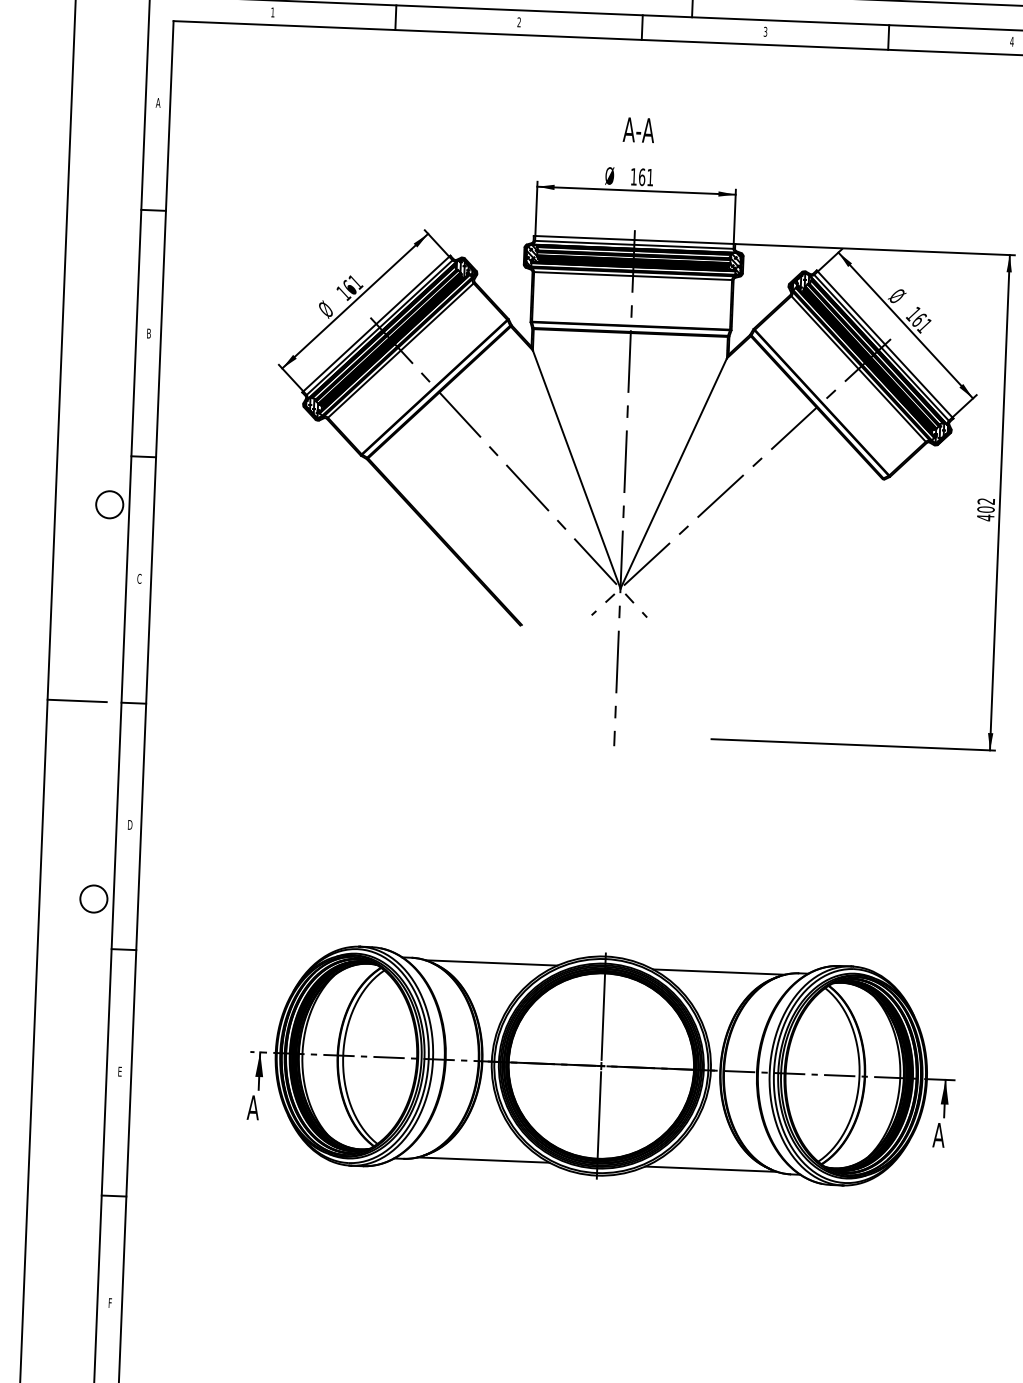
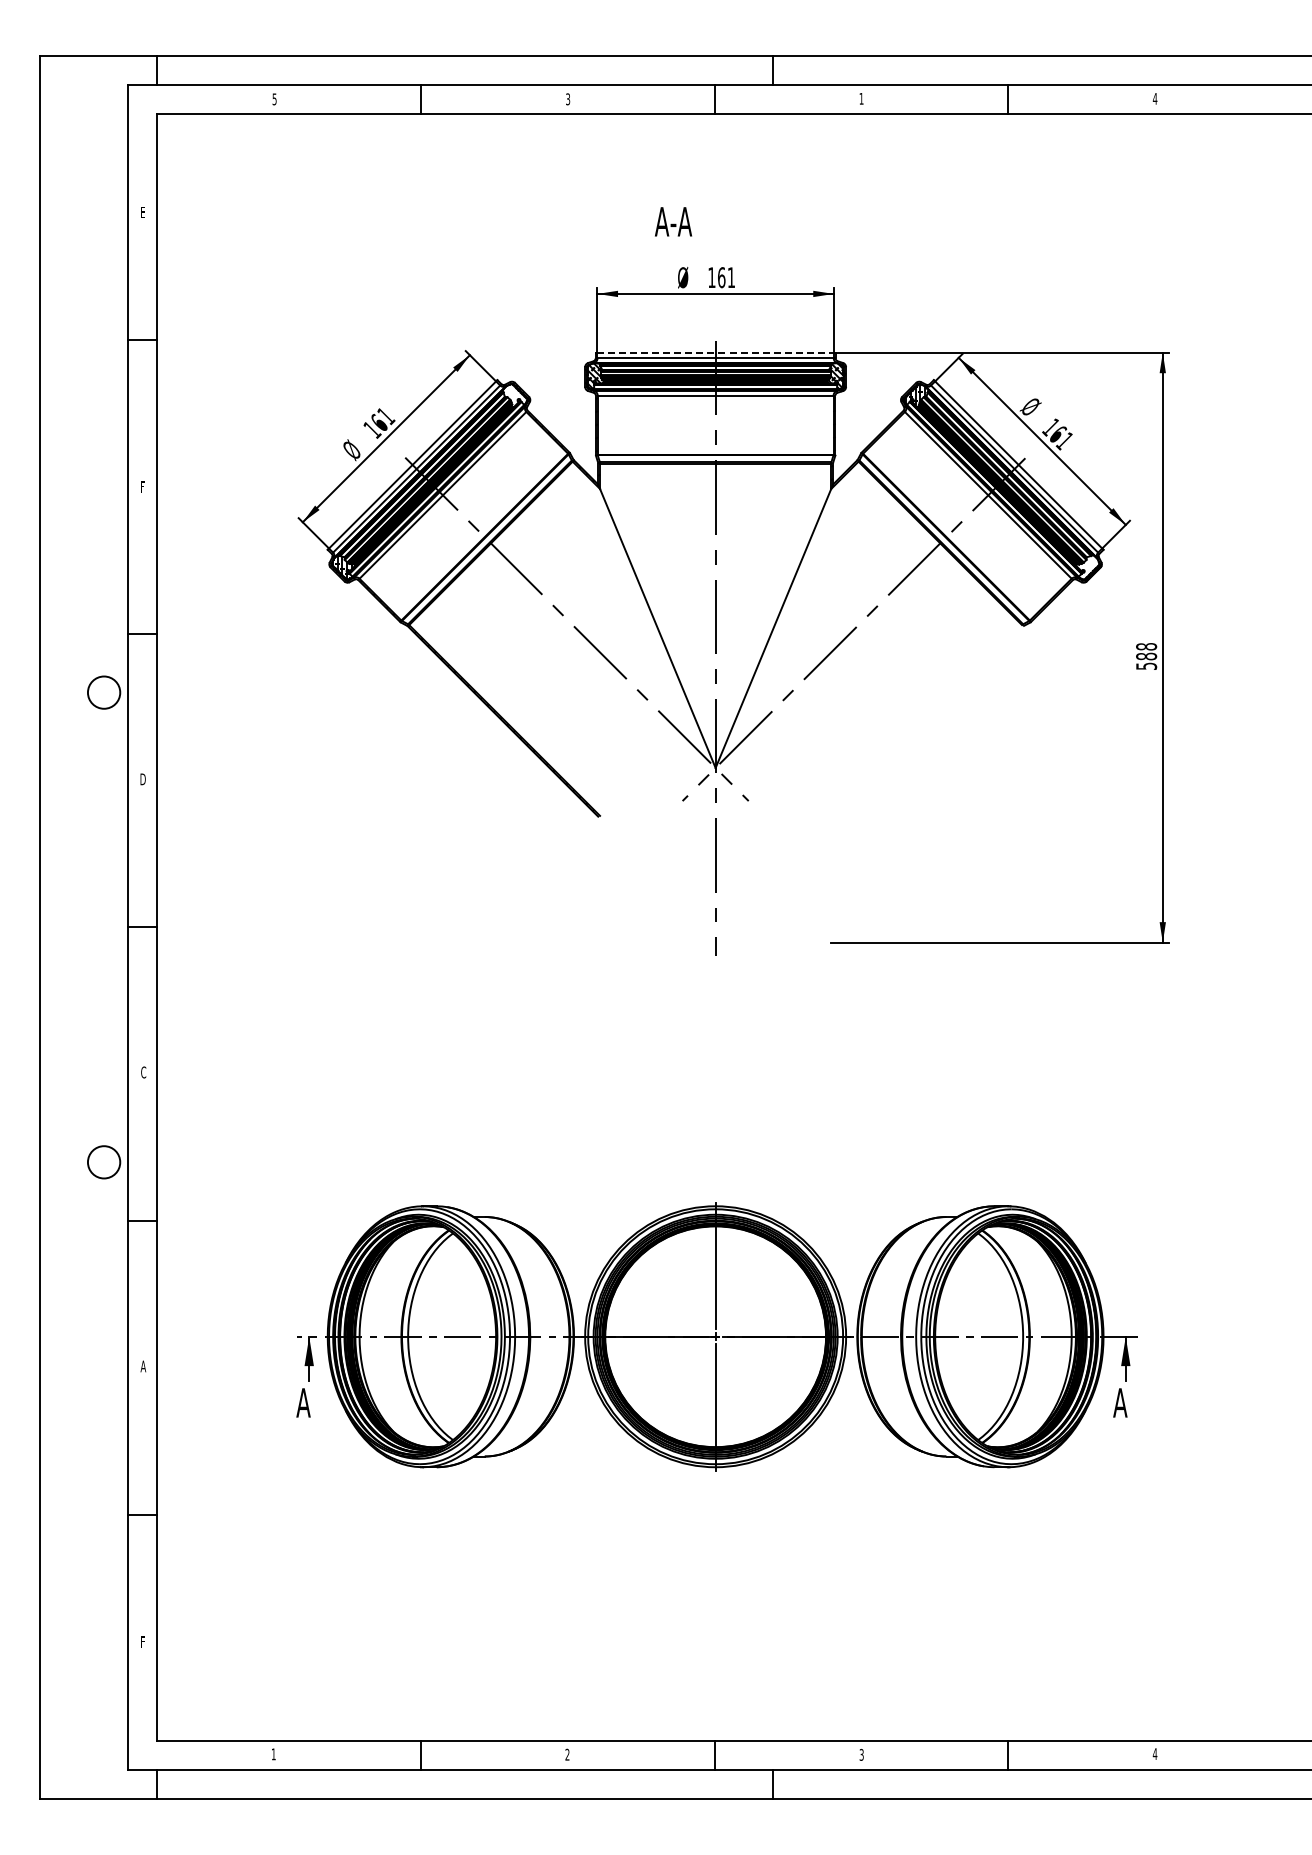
text: (272, 12) -> (274, 99), 1 -> 5
text: (519, 22) -> (568, 99), 2 -> 3
text: (765, 31) -> (861, 98), 3 -> 1
text: (158, 103) -> (142, 212), A -> E
text: (638, 129) -> (673, 221), moved
line: (635, 239) -> (716, 352), solid -> dashed
hatch: (464, 269) -> (514, 395), removed
text: (148, 333) -> (142, 486), B -> F
hatch: (938, 432) -> (1086, 566), removed
text: (985, 509) -> (1146, 656), 402 -> 588
text: (139, 578) -> (142, 779), C -> D
line: (76, 700) -> (74, 927), removed
text: (129, 824) -> (143, 1072), D -> C
line: (491, 963) -> (579, 1219), removed
line: (718, 972) -> (850, 1219), removed
text: (120, 1071) -> (143, 1366), E -> A
line: (483, 1160) -> (579, 1454), removed
line: (710, 1169) -> (850, 1454), removed

